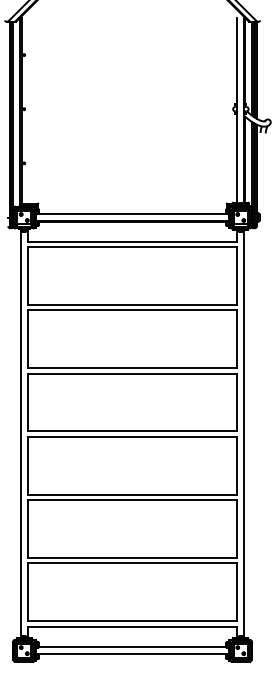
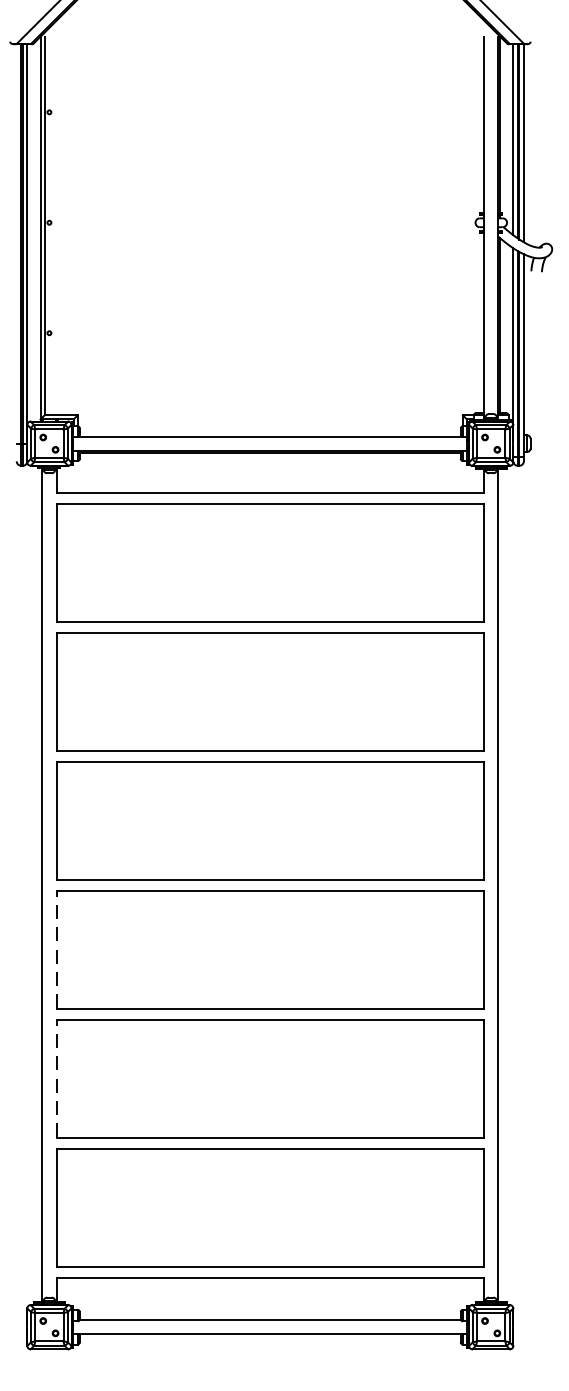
line: (27, 465) -> (56, 949), solid -> dashed
line: (27, 528) -> (56, 1077), solid -> dashed

